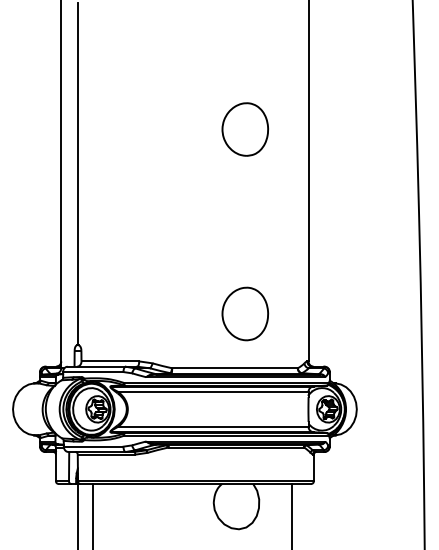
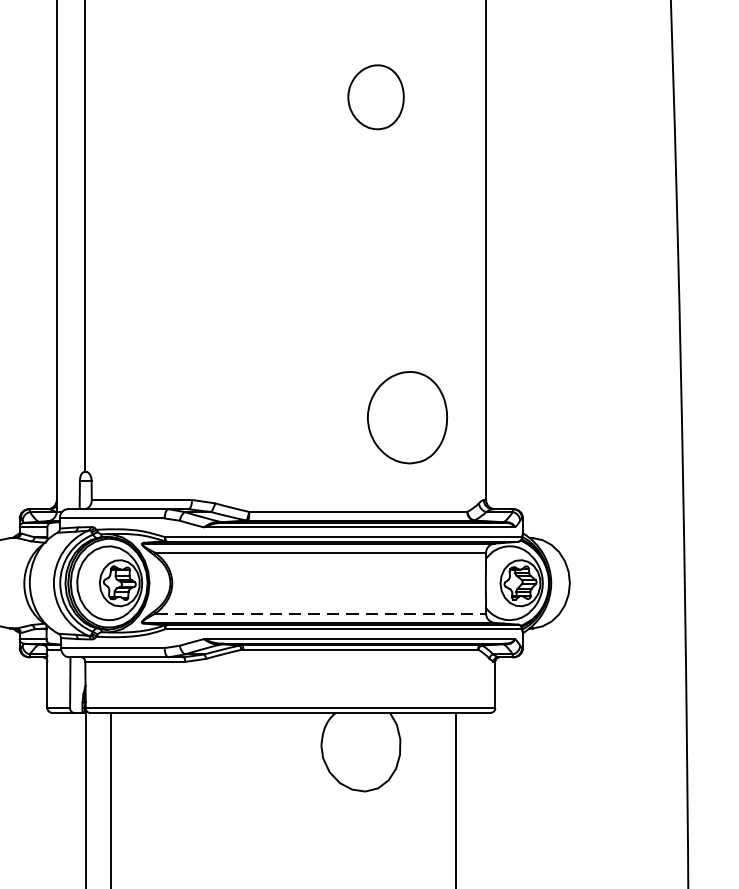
part: (244, 129) -> (374, 97), size x0.7
part: (245, 313) -> (407, 416), moved
line: (213, 426) -> (320, 613), solid -> dashed

